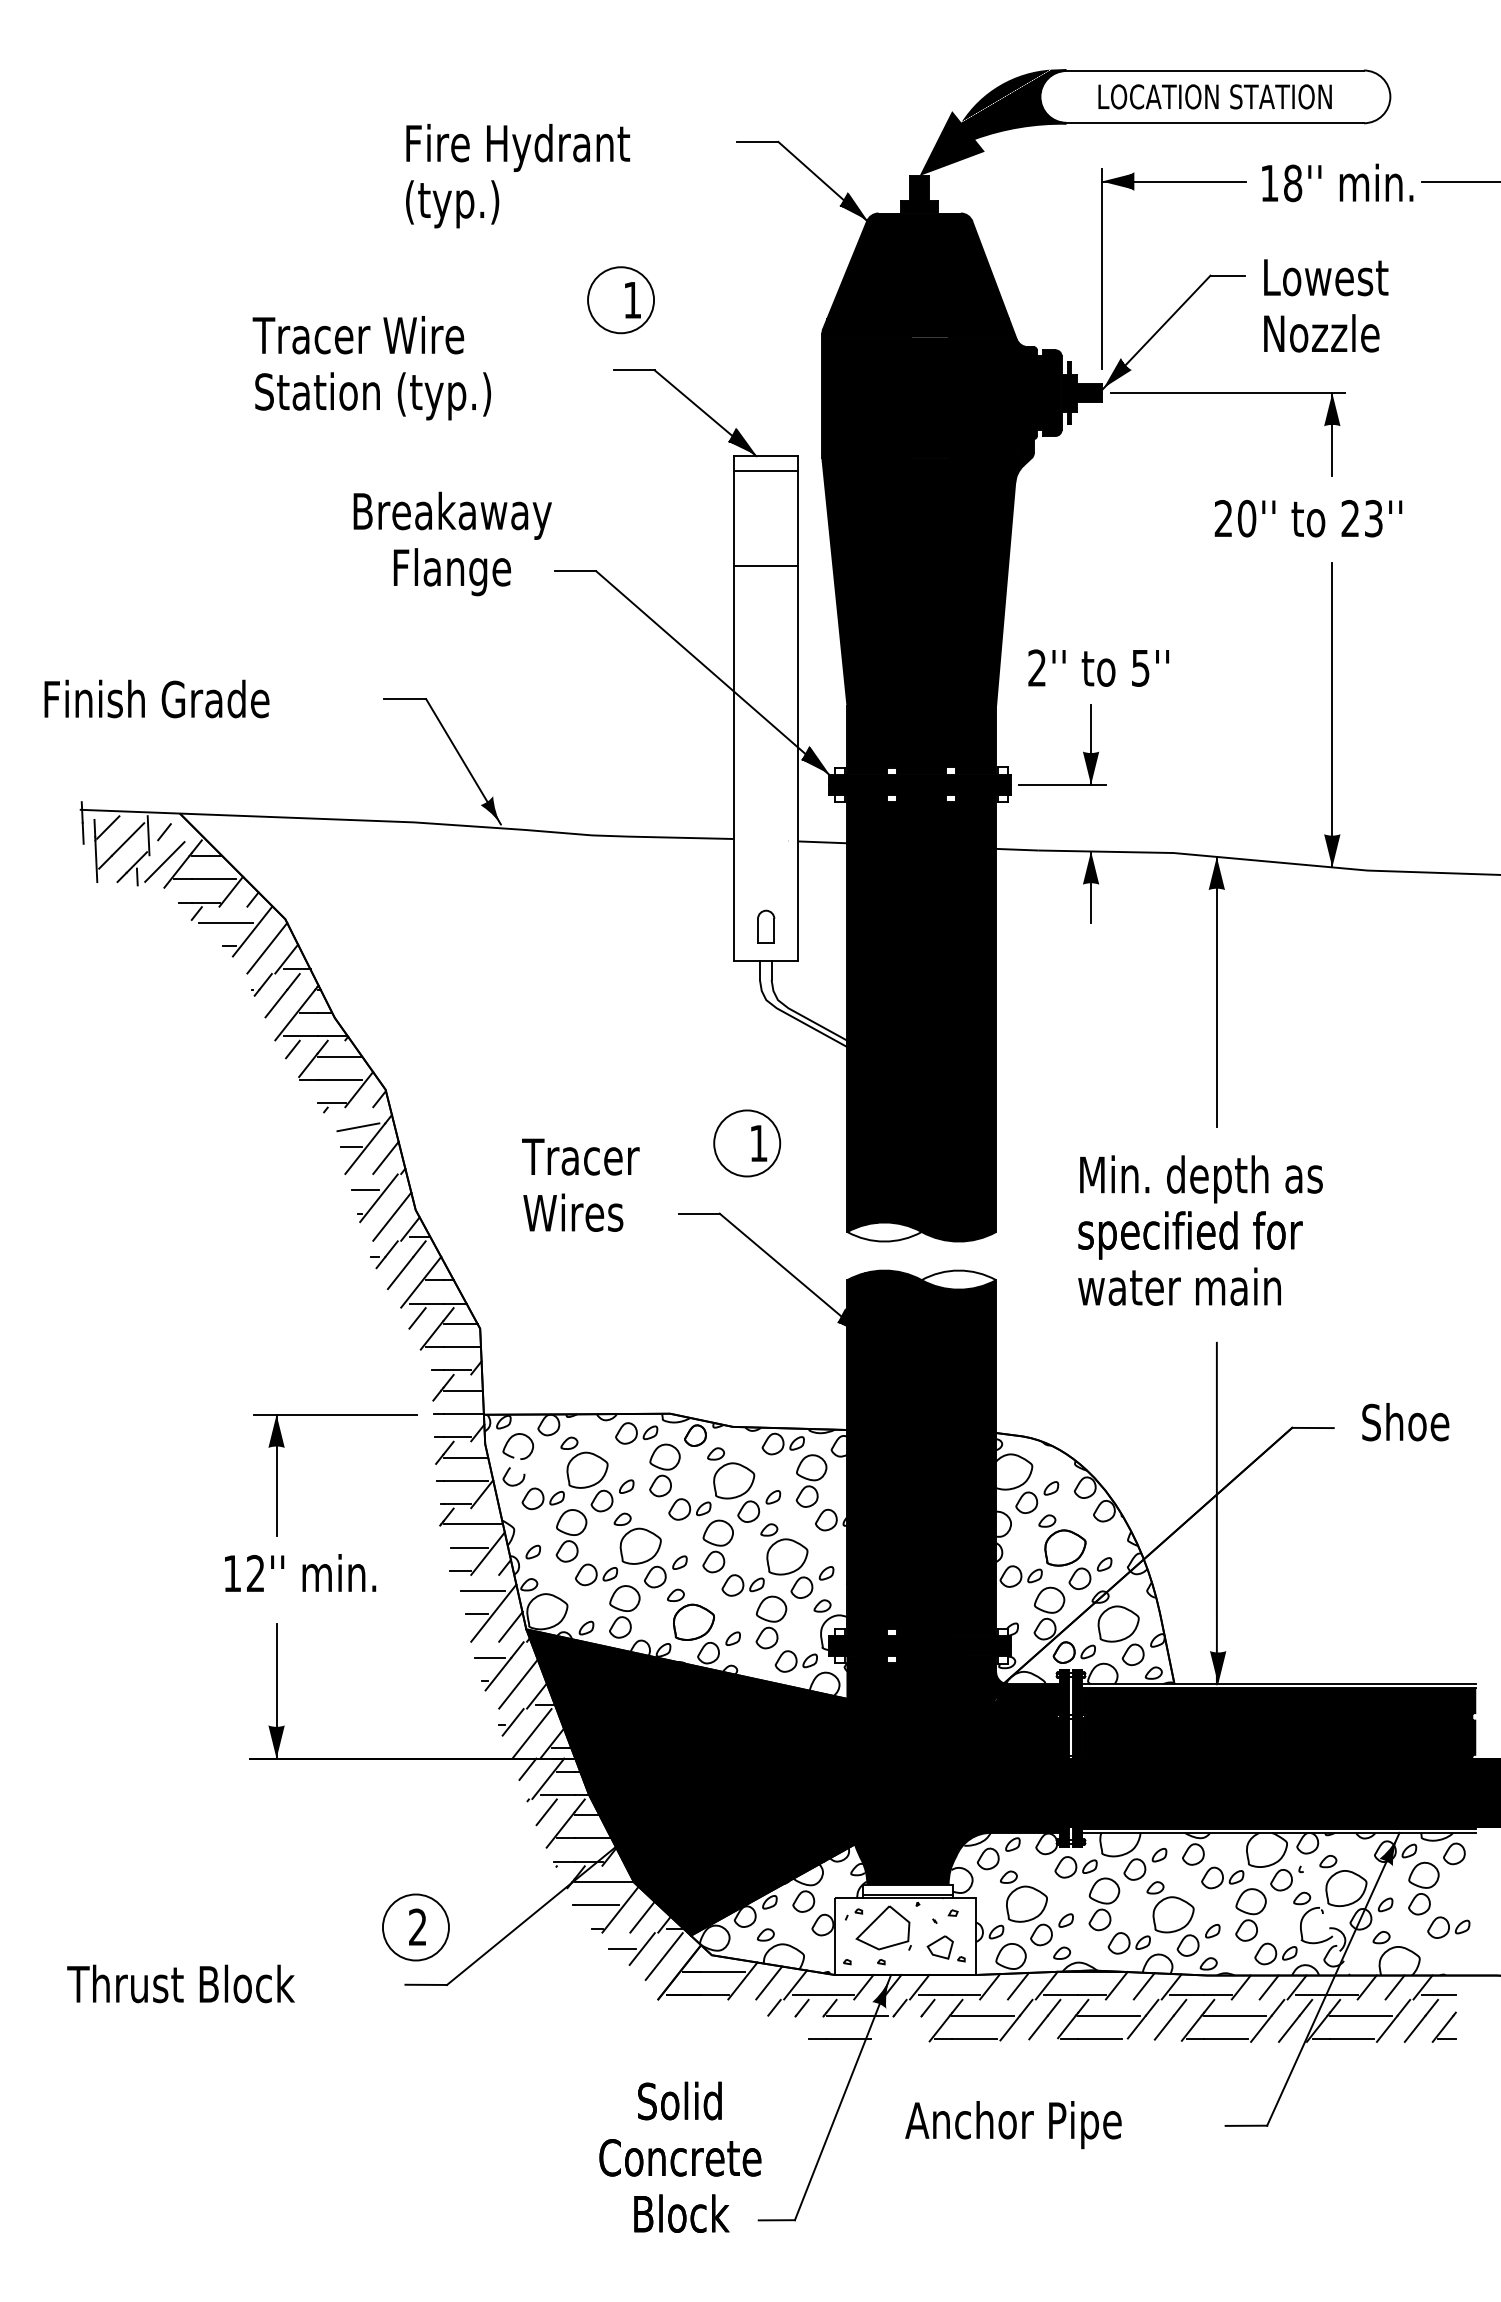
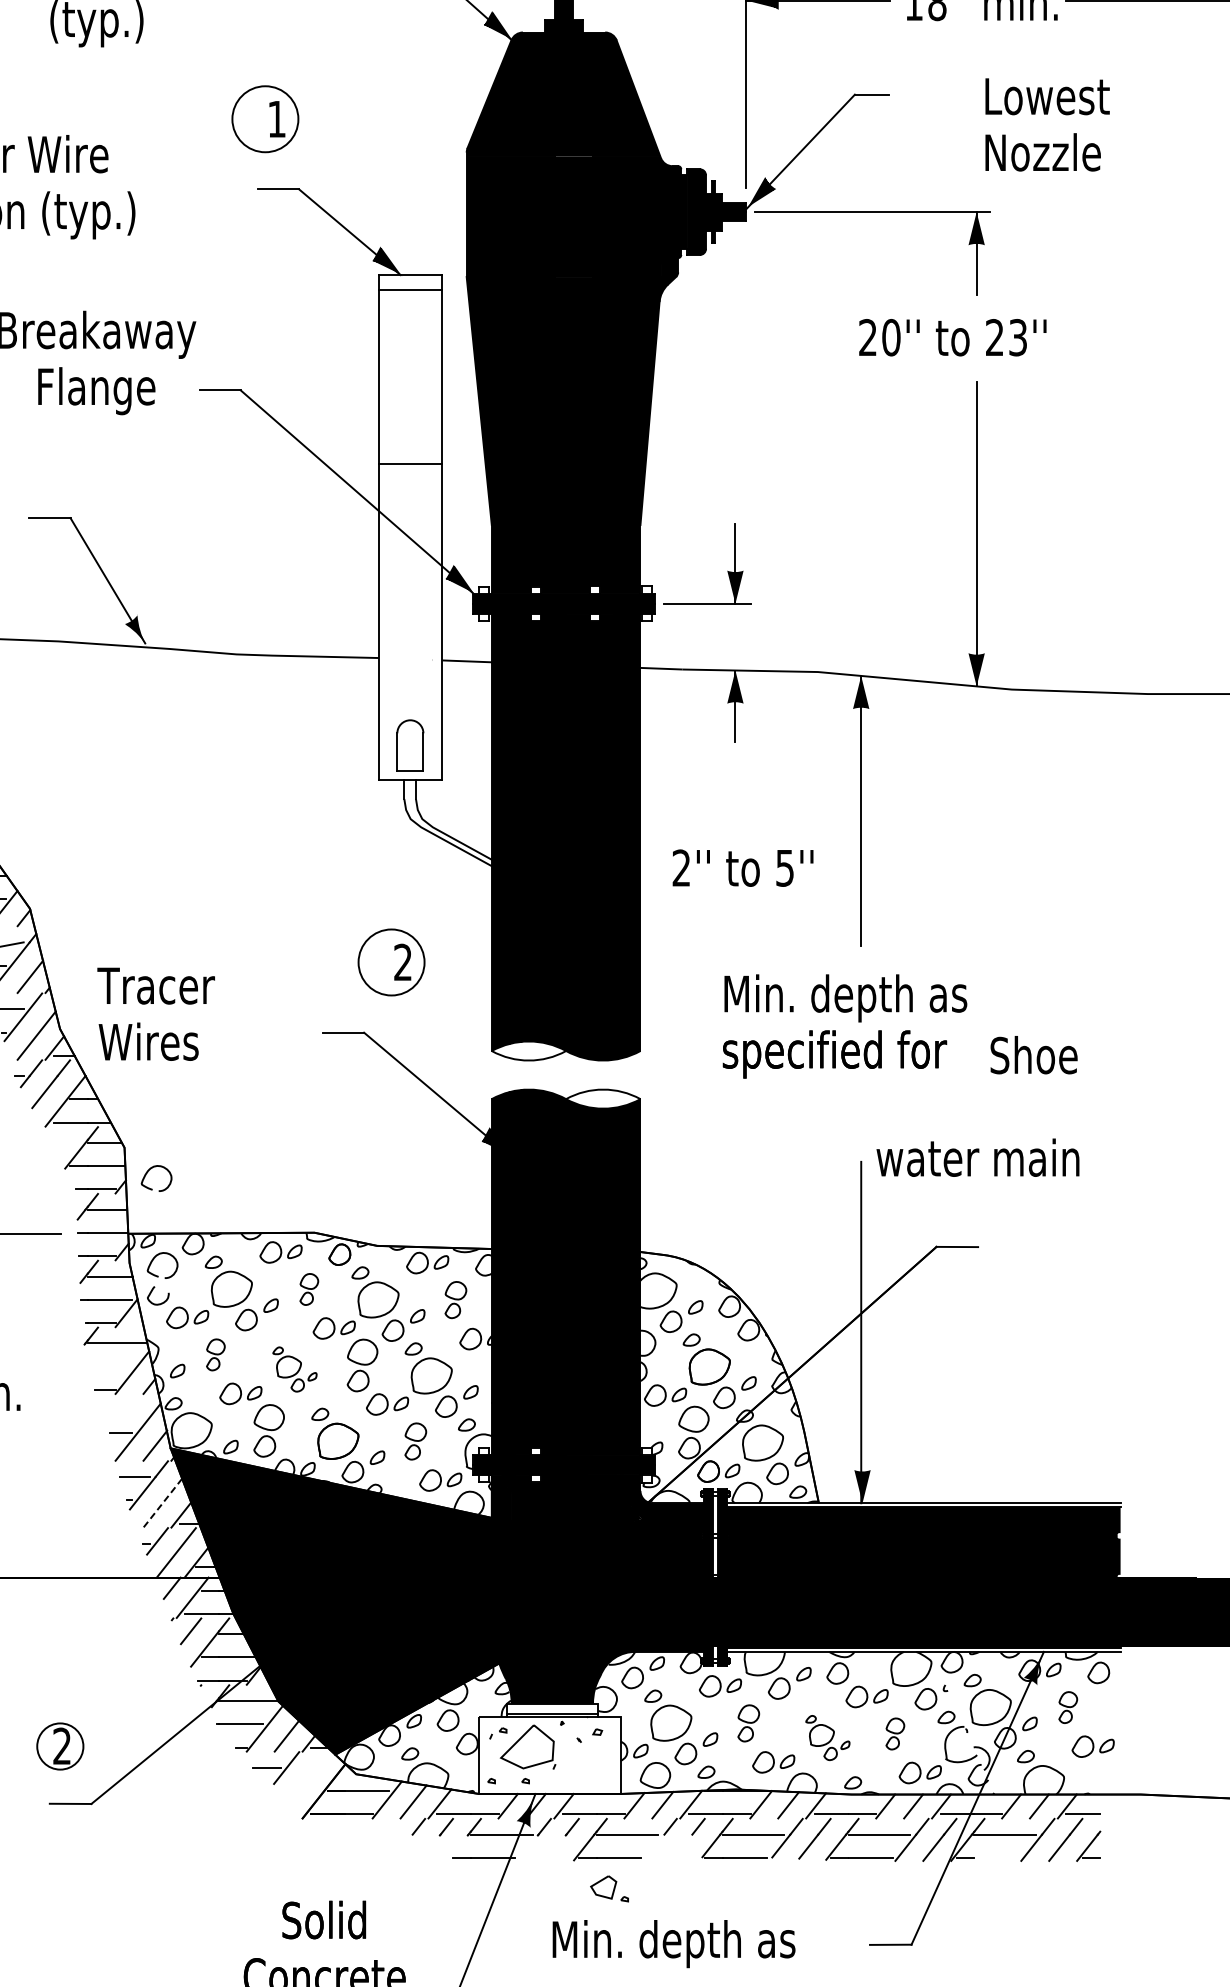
text: (1326, 305) -> (1047, 124), moved
line: (765, 566) -> (409, 464), moved
text: (1098, 667) -> (742, 867), moved
part: (766, 926) -> (410, 745), size x1.6
text: (758, 1142) -> (402, 961), 1 -> 2
text: (580, 1184) -> (155, 1013), moved
text: (1179, 1286) -> (977, 1157), moved
line: (417, 1318) -> (61, 1137), removed
curve: (503, 1354) -> (147, 1173), added
text: (1405, 1422) -> (1033, 1055), moved
part: (664, 1470) -> (308, 1289), size x0.6
part: (811, 1480) -> (455, 1299), size x0.7
part: (571, 1535) -> (215, 1354), size x0.6
line: (468, 1547) -> (112, 1366), removed
part: (650, 1550) -> (294, 1369), size x0.6
line: (482, 1591) -> (126, 1410), removed
part: (771, 1622) -> (415, 1441), size x0.7
line: (518, 1684) -> (162, 1503), solid -> dashed
part: (1423, 1888) -> (1067, 1707), size x0.6
part: (1104, 1904) -> (748, 1723), size x0.7
part: (1250, 1914) -> (894, 1733), size x0.6
part: (1183, 1918) -> (827, 1737), size x0.6
circle: (415, 1927) -> (59, 1746), size x0.7
part: (945, 1948) -> (608, 1888), moved
line: (663, 1956) -> (307, 1775), removed
line: (1010, 2027) -> (654, 1846), removed
line: (1038, 2027) -> (682, 1846), removed
line: (1352, 2038) -> (996, 1857), removed
text: (1028, 2125) -> (672, 1944), Anchor Pipe -> Min. depth as

